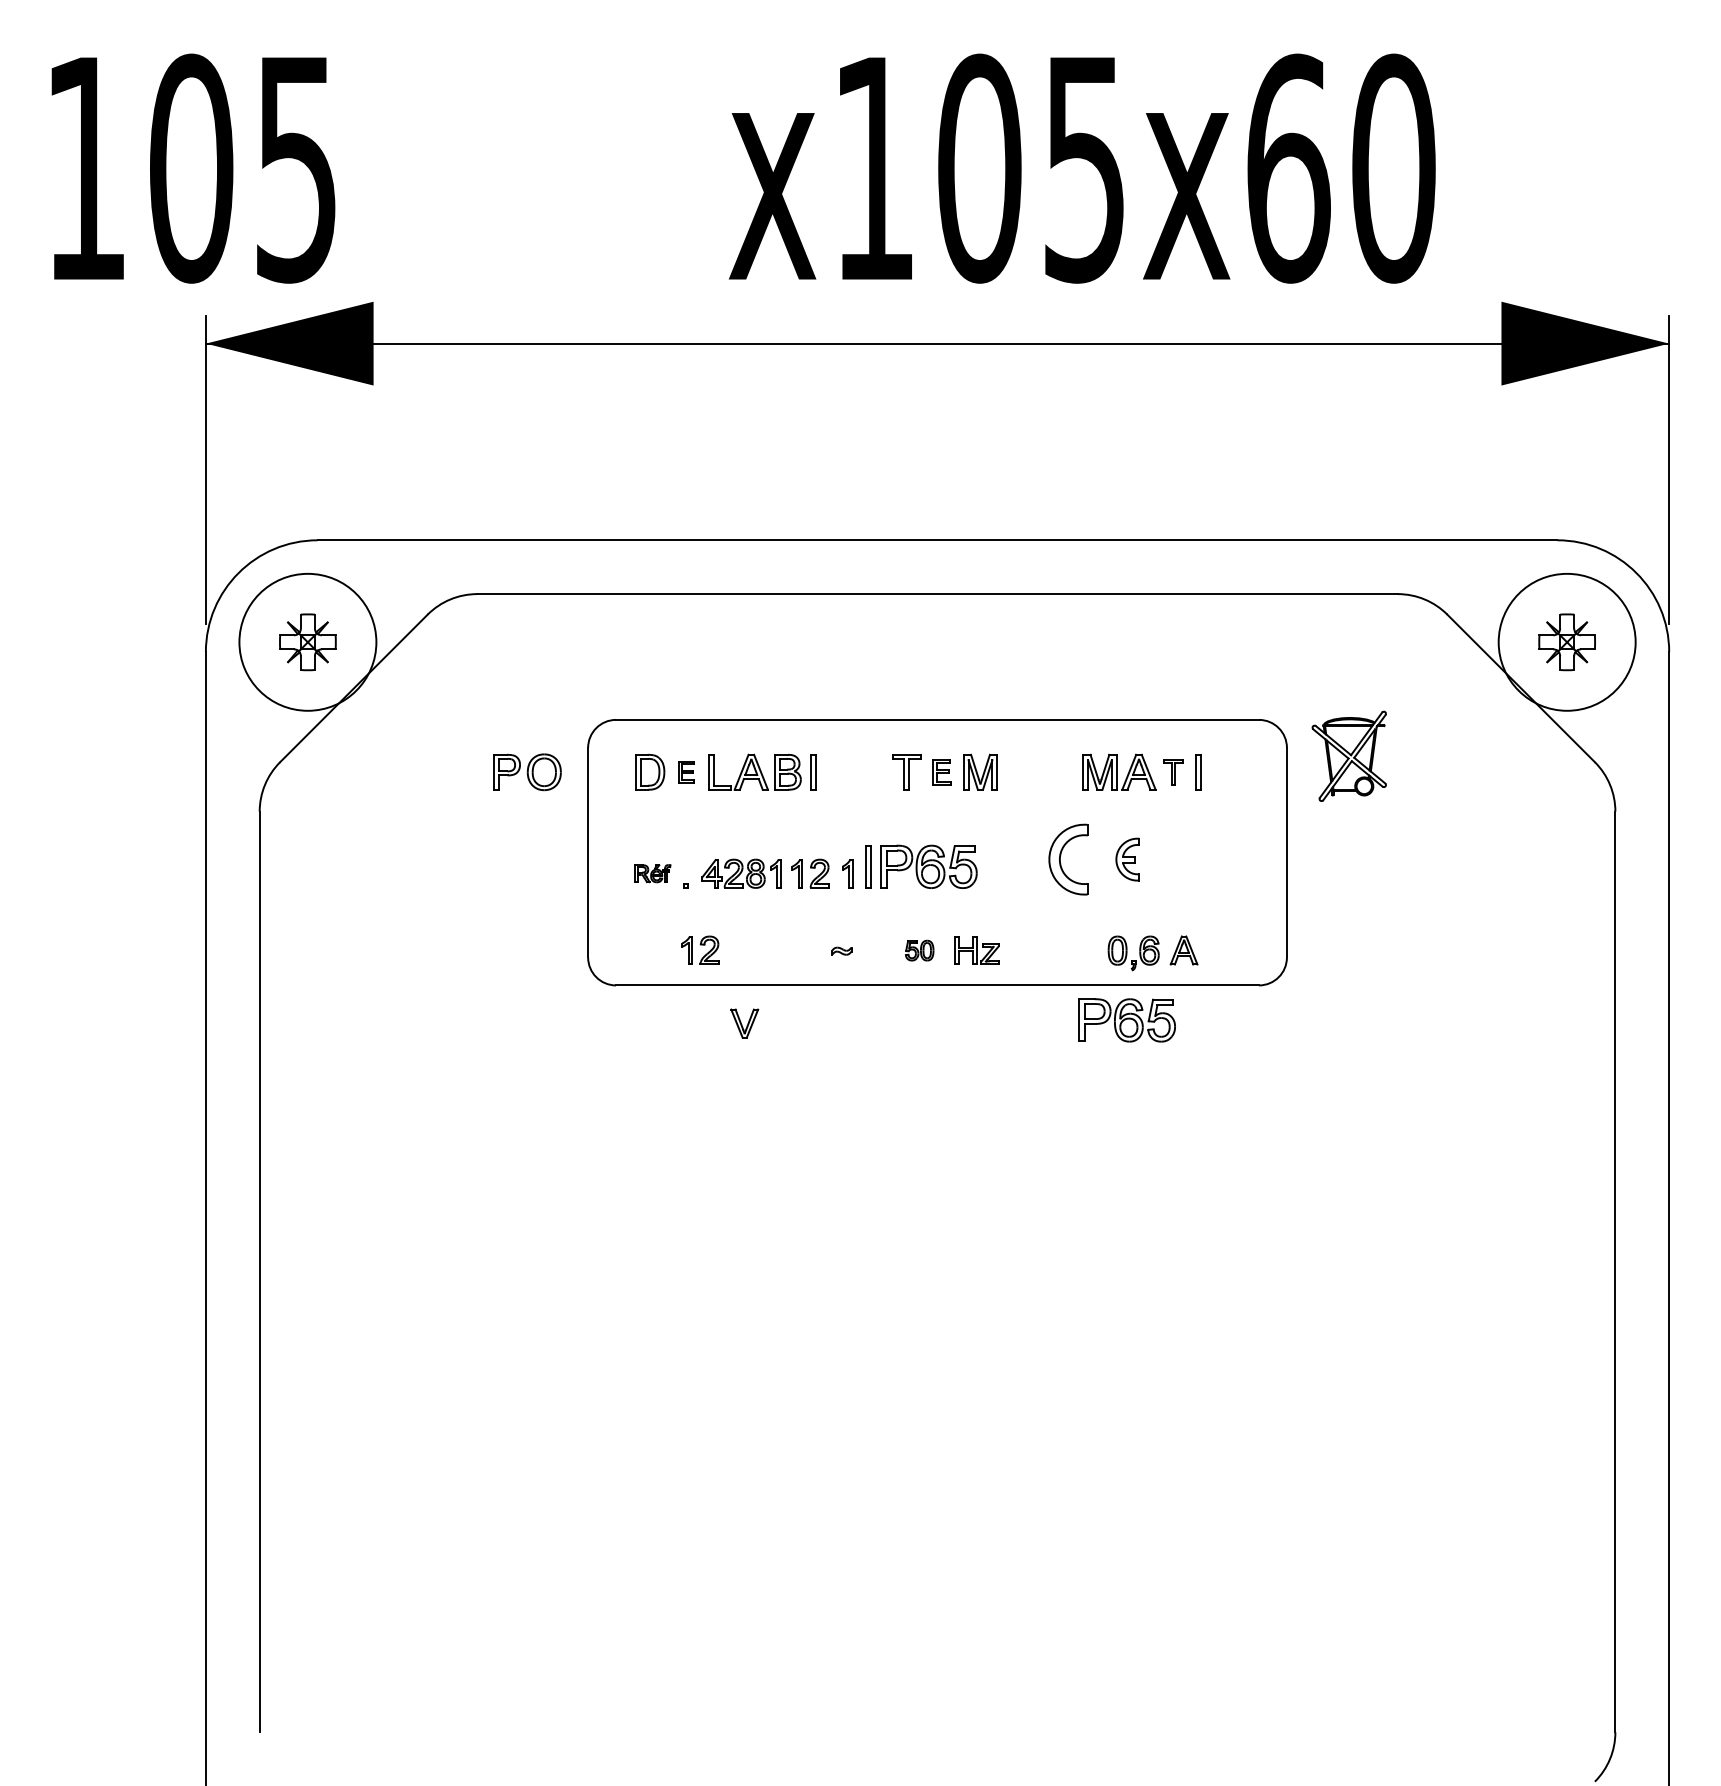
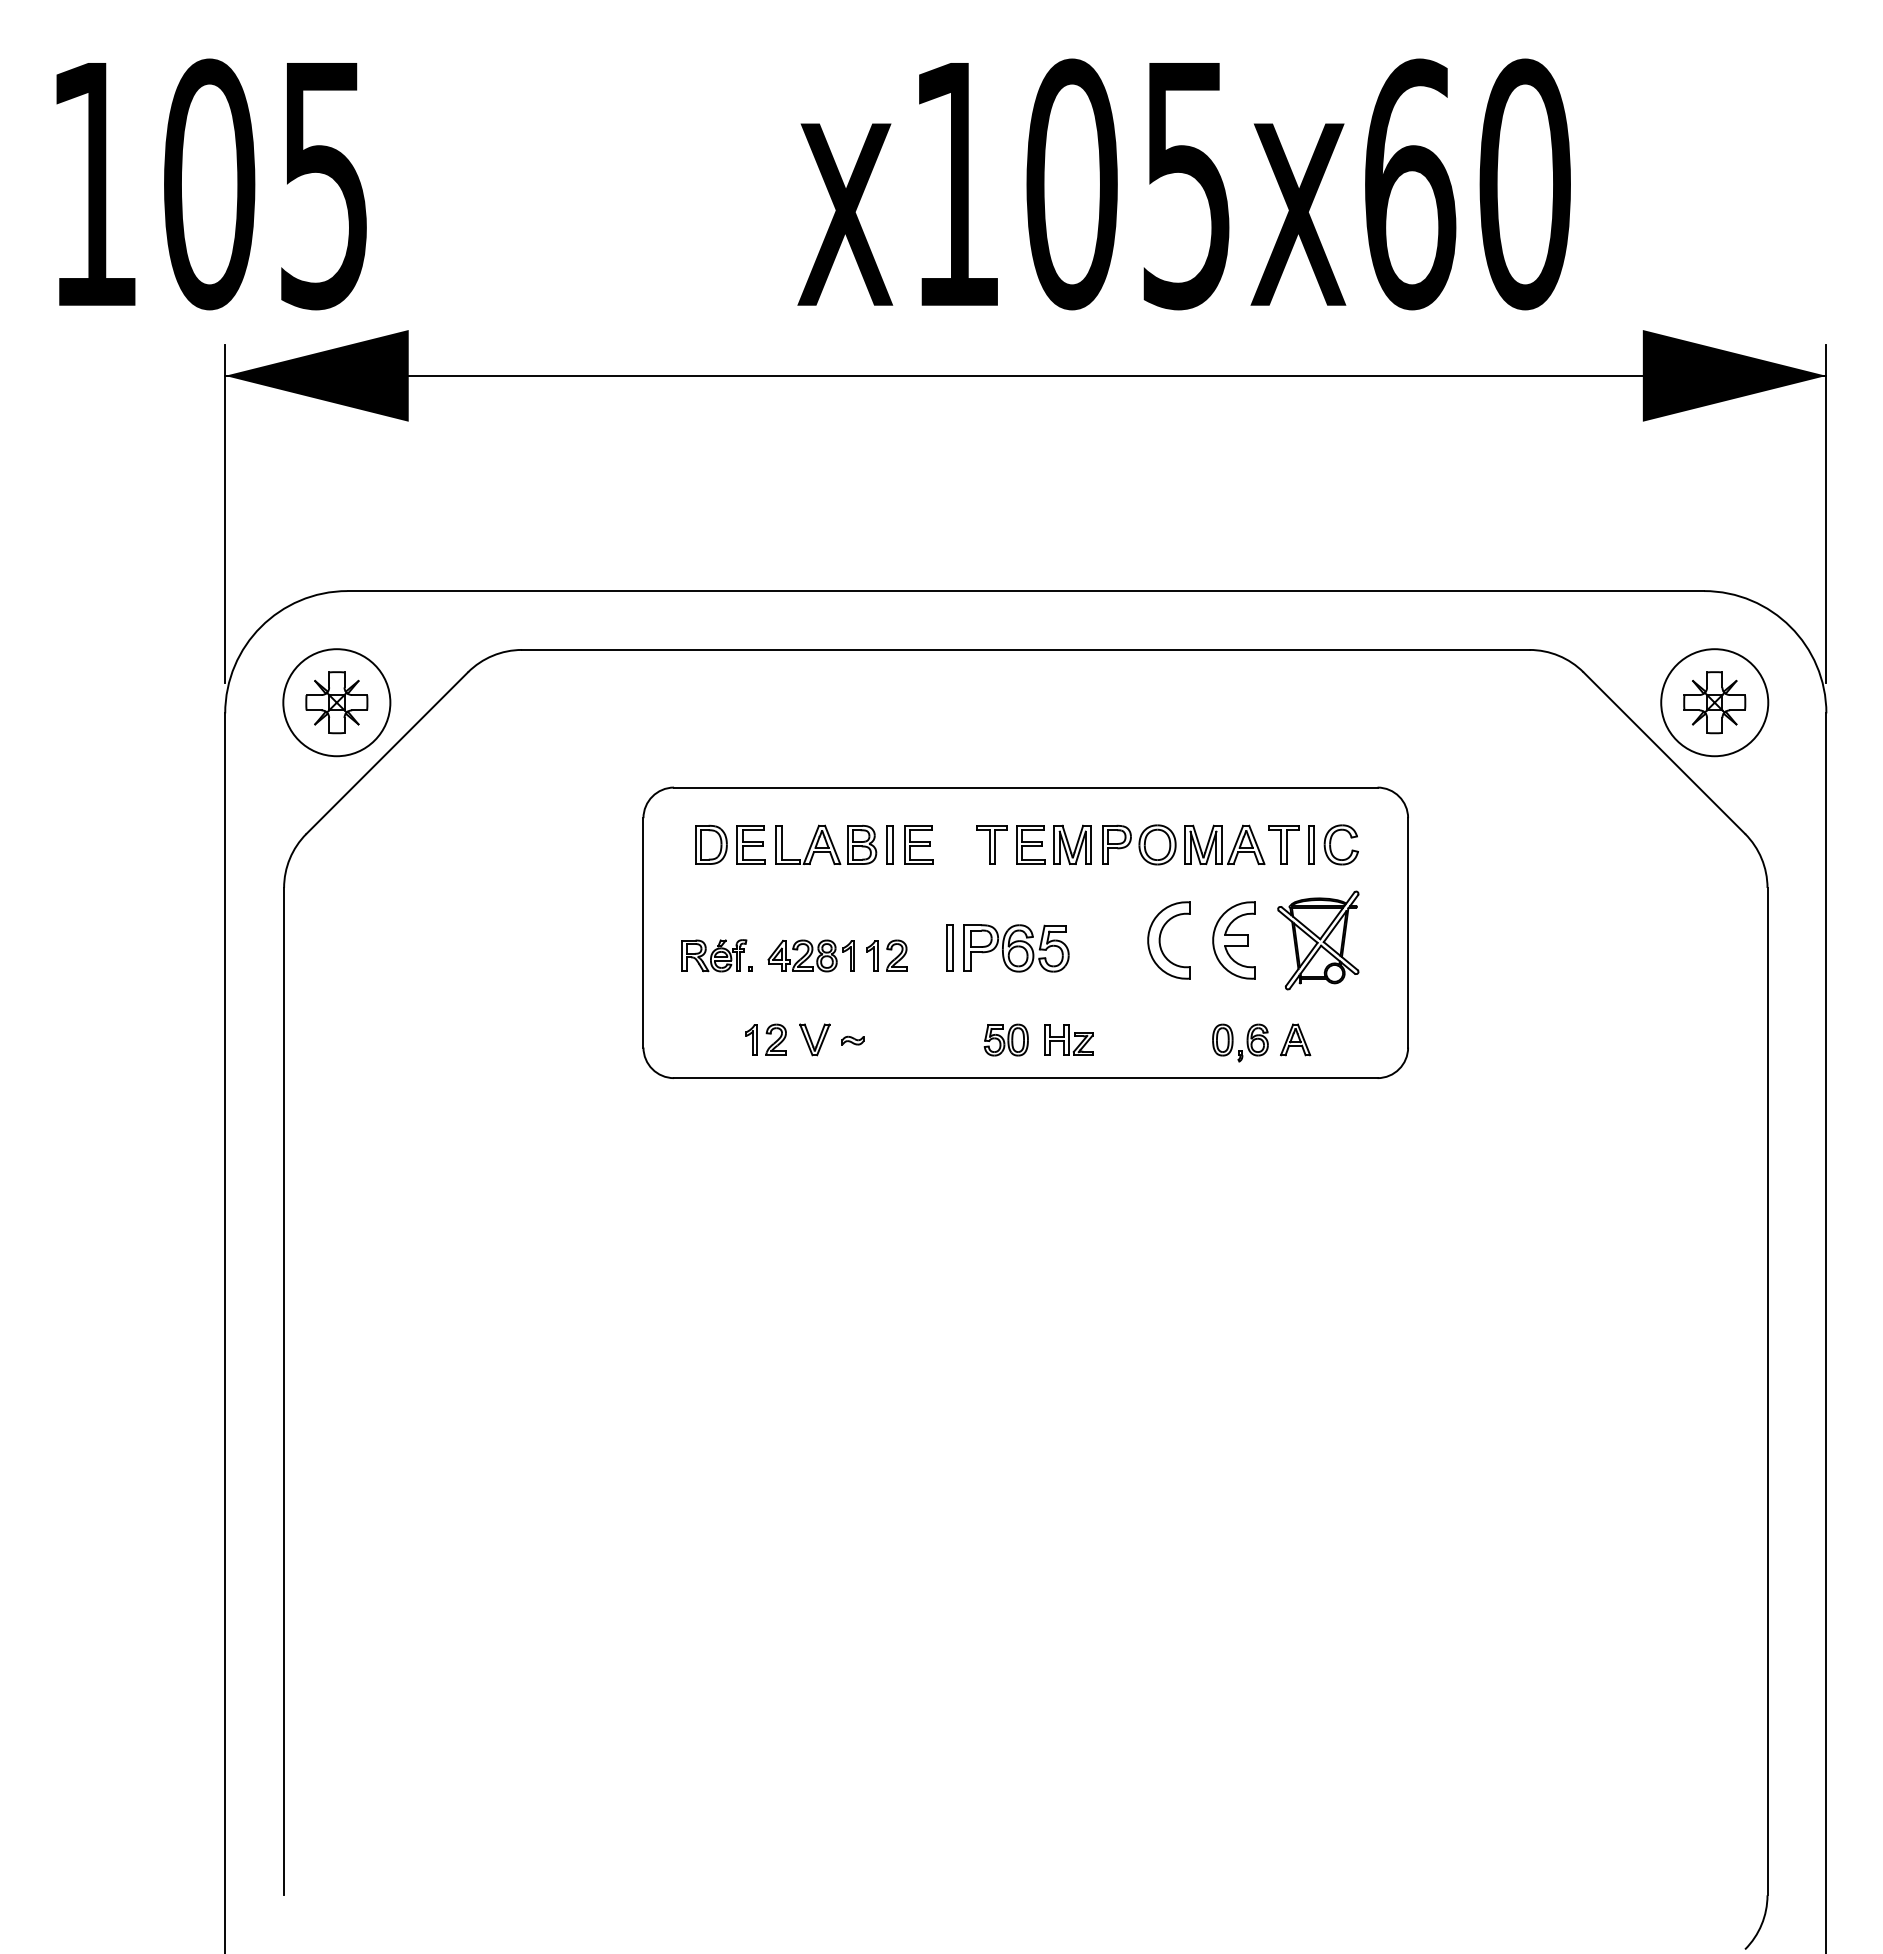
circle: (307, 642) -> (336, 702), size x0.71
circle: (1566, 642) -> (1714, 702), size x0.71
part: (1349, 756) -> (1318, 940), moved
part: (1216, 770) -> (1331, 842), added
part: (527, 771) -> (1139, 844), moved
part: (685, 771) -> (750, 844), size x1.67
part: (839, 771) -> (918, 844), added
part: (941, 771) -> (1030, 844), size x1.43
part: (1173, 771) -> (1283, 844), size x1.43
part: (1127, 859) -> (1233, 940), size x1.67
part: (653, 873) -> (714, 955), size x1.67
part: (847, 873) -> (927, 955), removed
part: (918, 950) -> (1005, 1039), size x1.43
part: (841, 951) -> (852, 1040), moved
part: (1127, 1020) -> (1233, 1116), removed
part: (744, 1023) -> (814, 1039), moved

